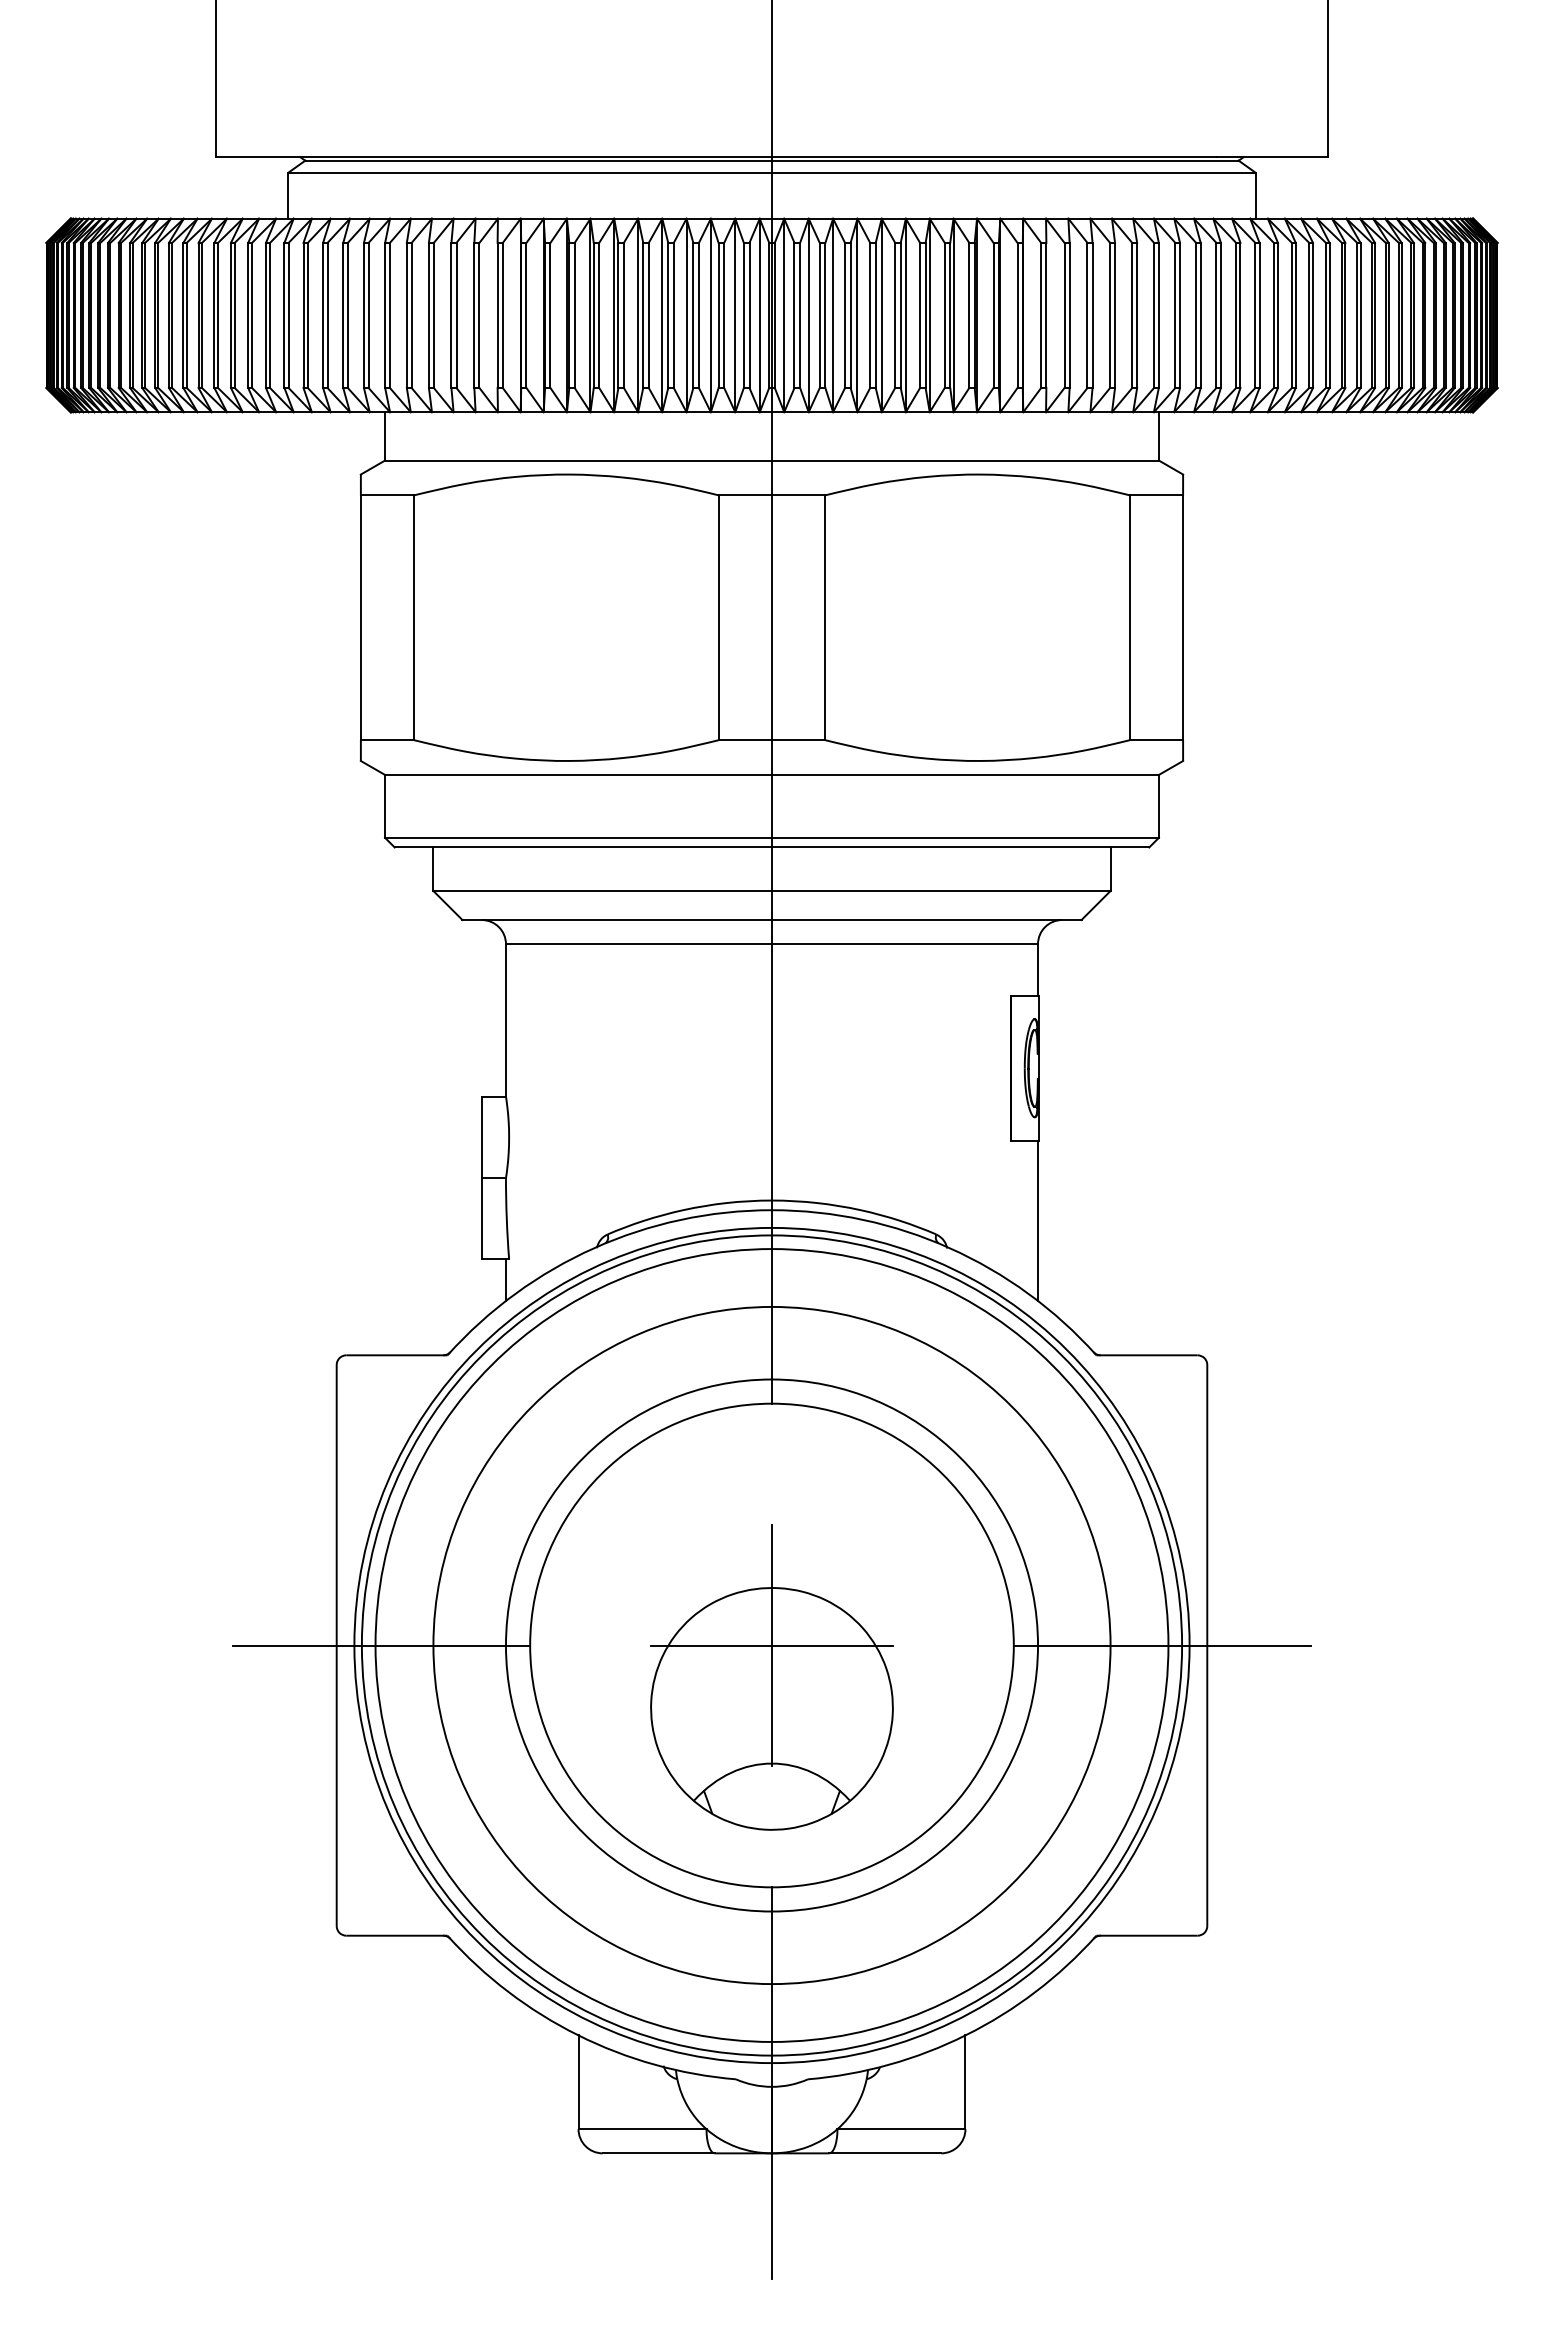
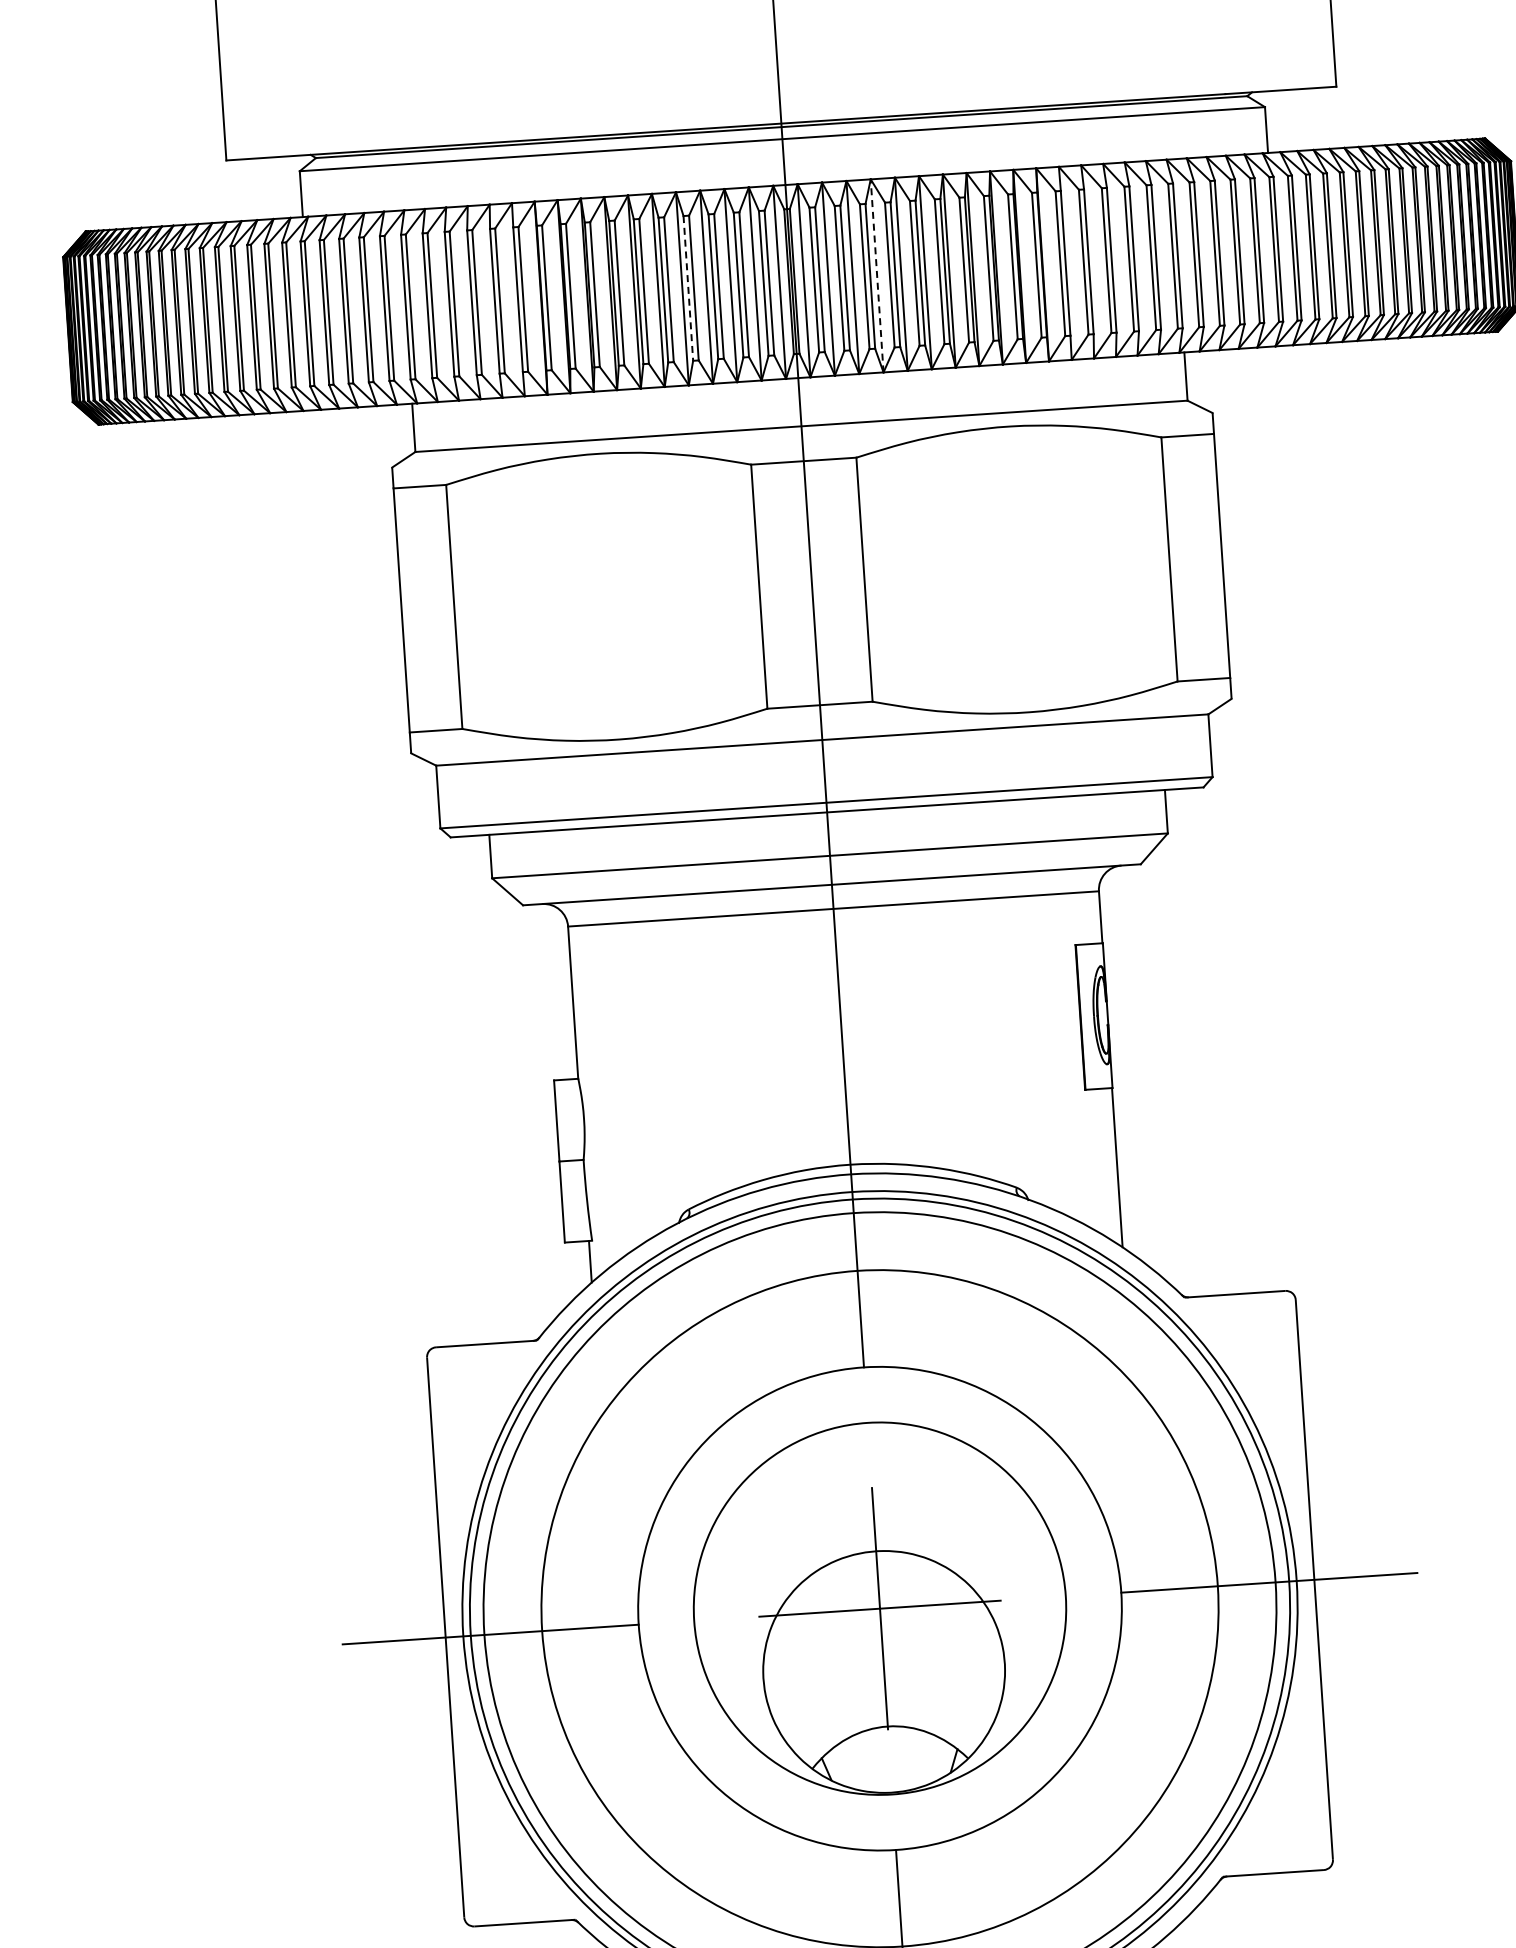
line: (668, 315) -> (688, 288), solid -> dashed
line: (857, 315) -> (877, 275), solid -> dashed
circle: (771, 1645) -> (879, 1608), size x0.7

